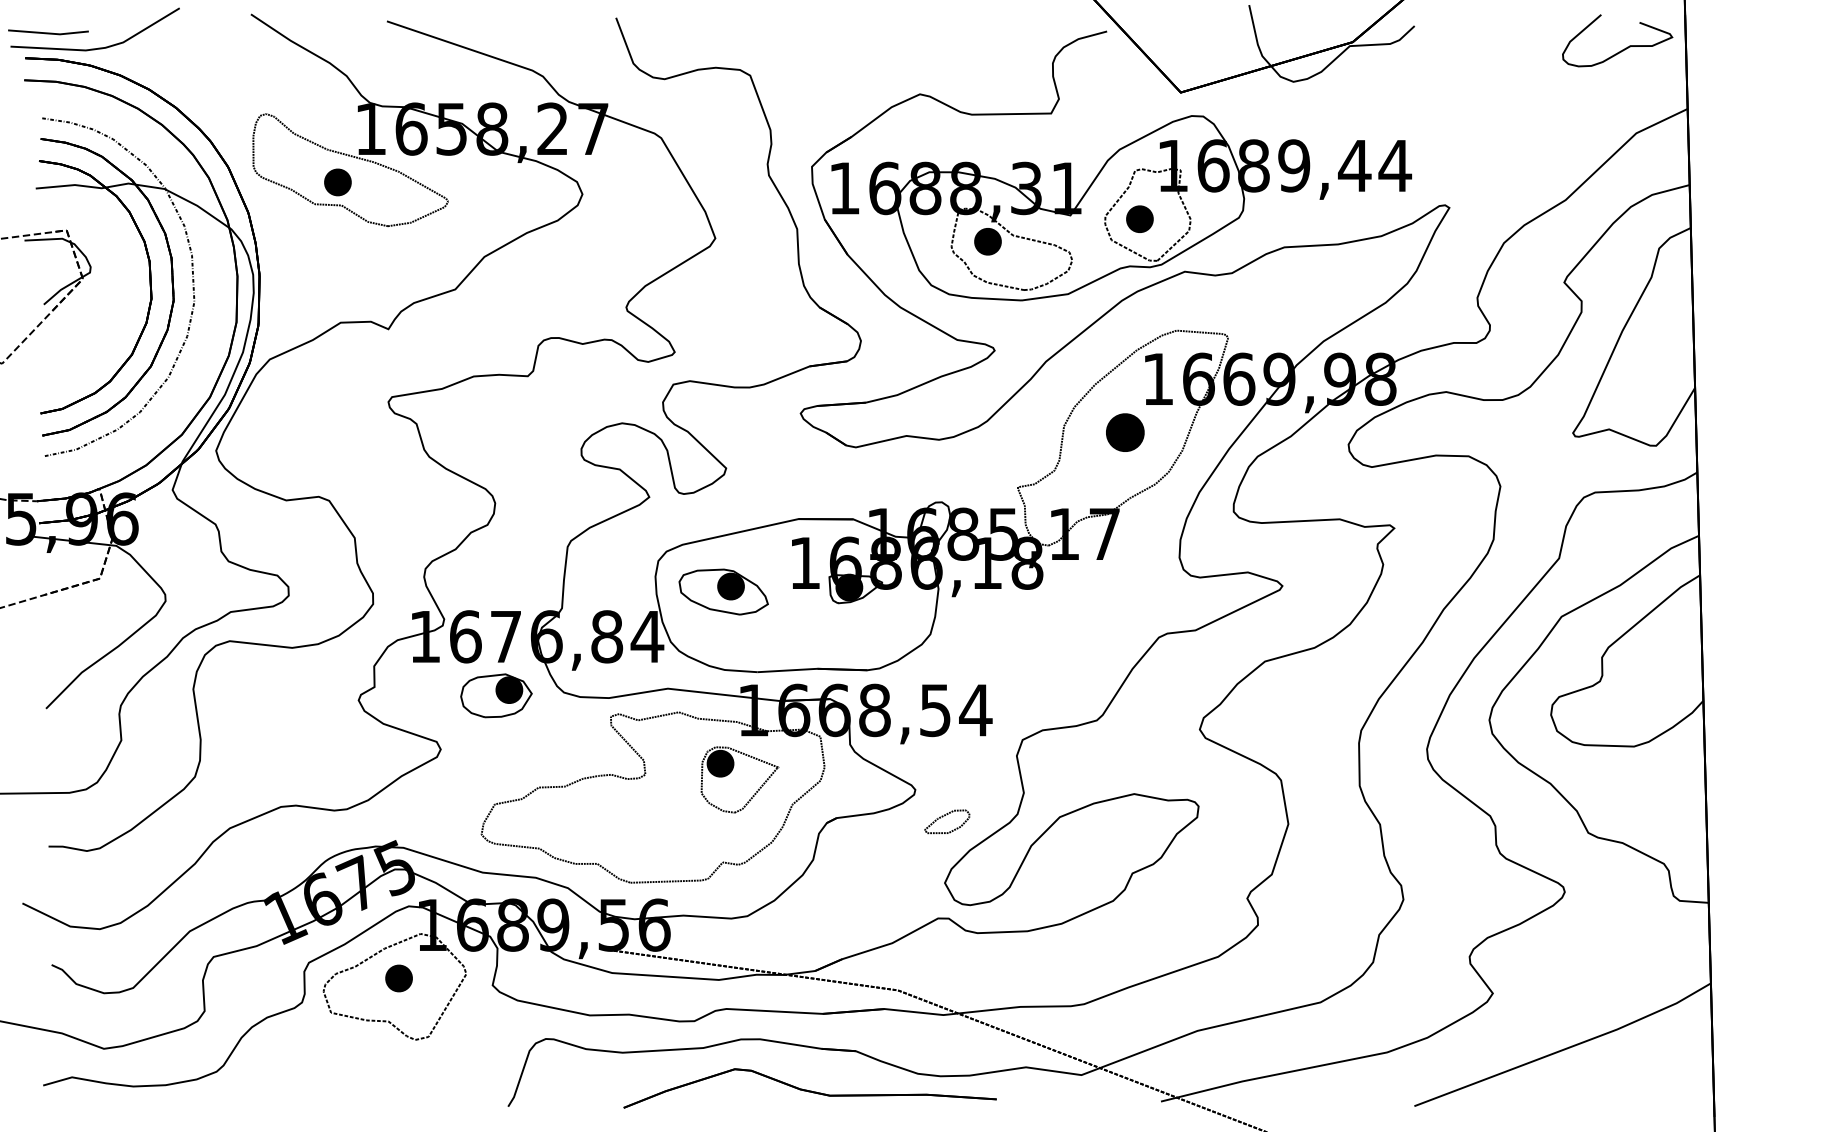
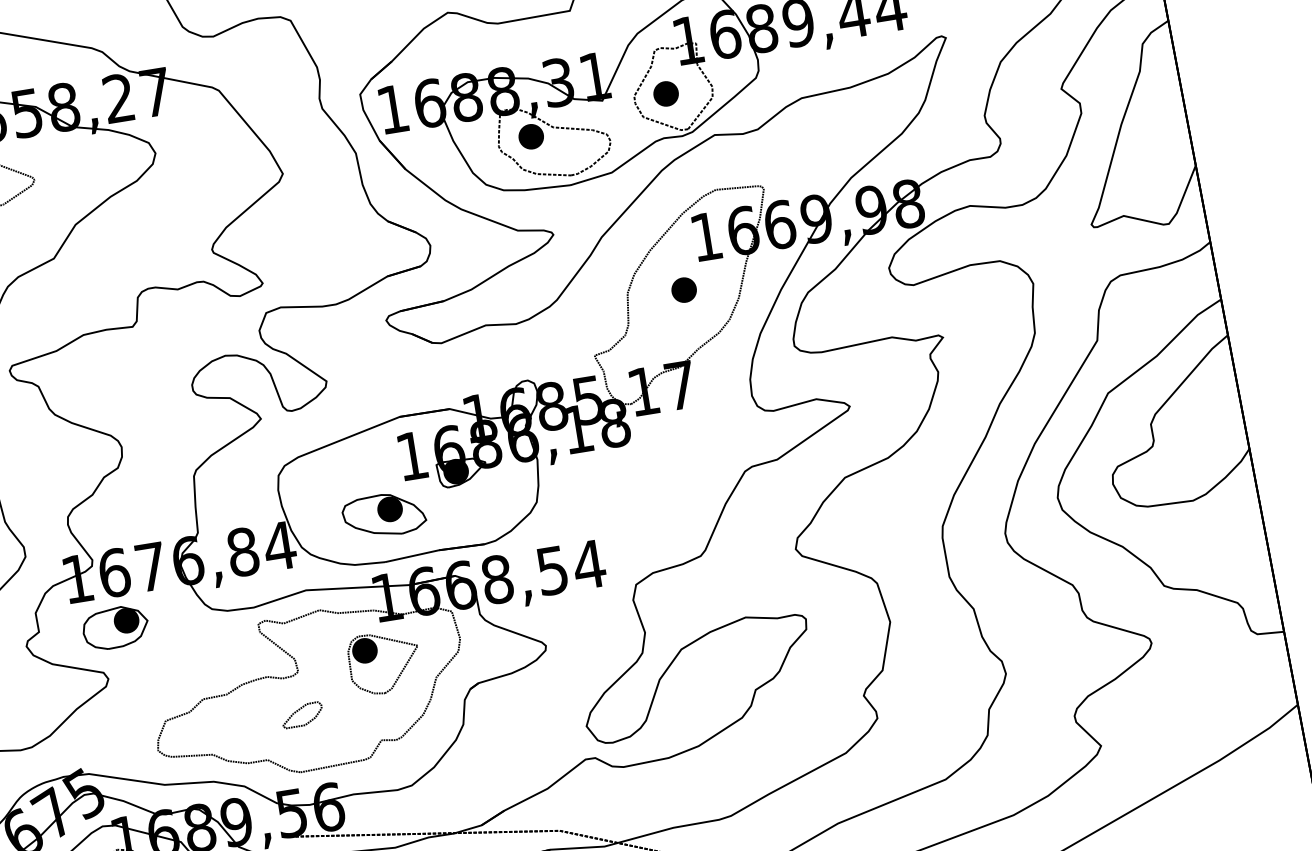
part: (1124, 432) -> (683, 290), size x0.71
part: (723, 591) -> (383, 515), moved
part: (496, 695) -> (115, 627), moved
part: (947, 821) -> (302, 714), moved

